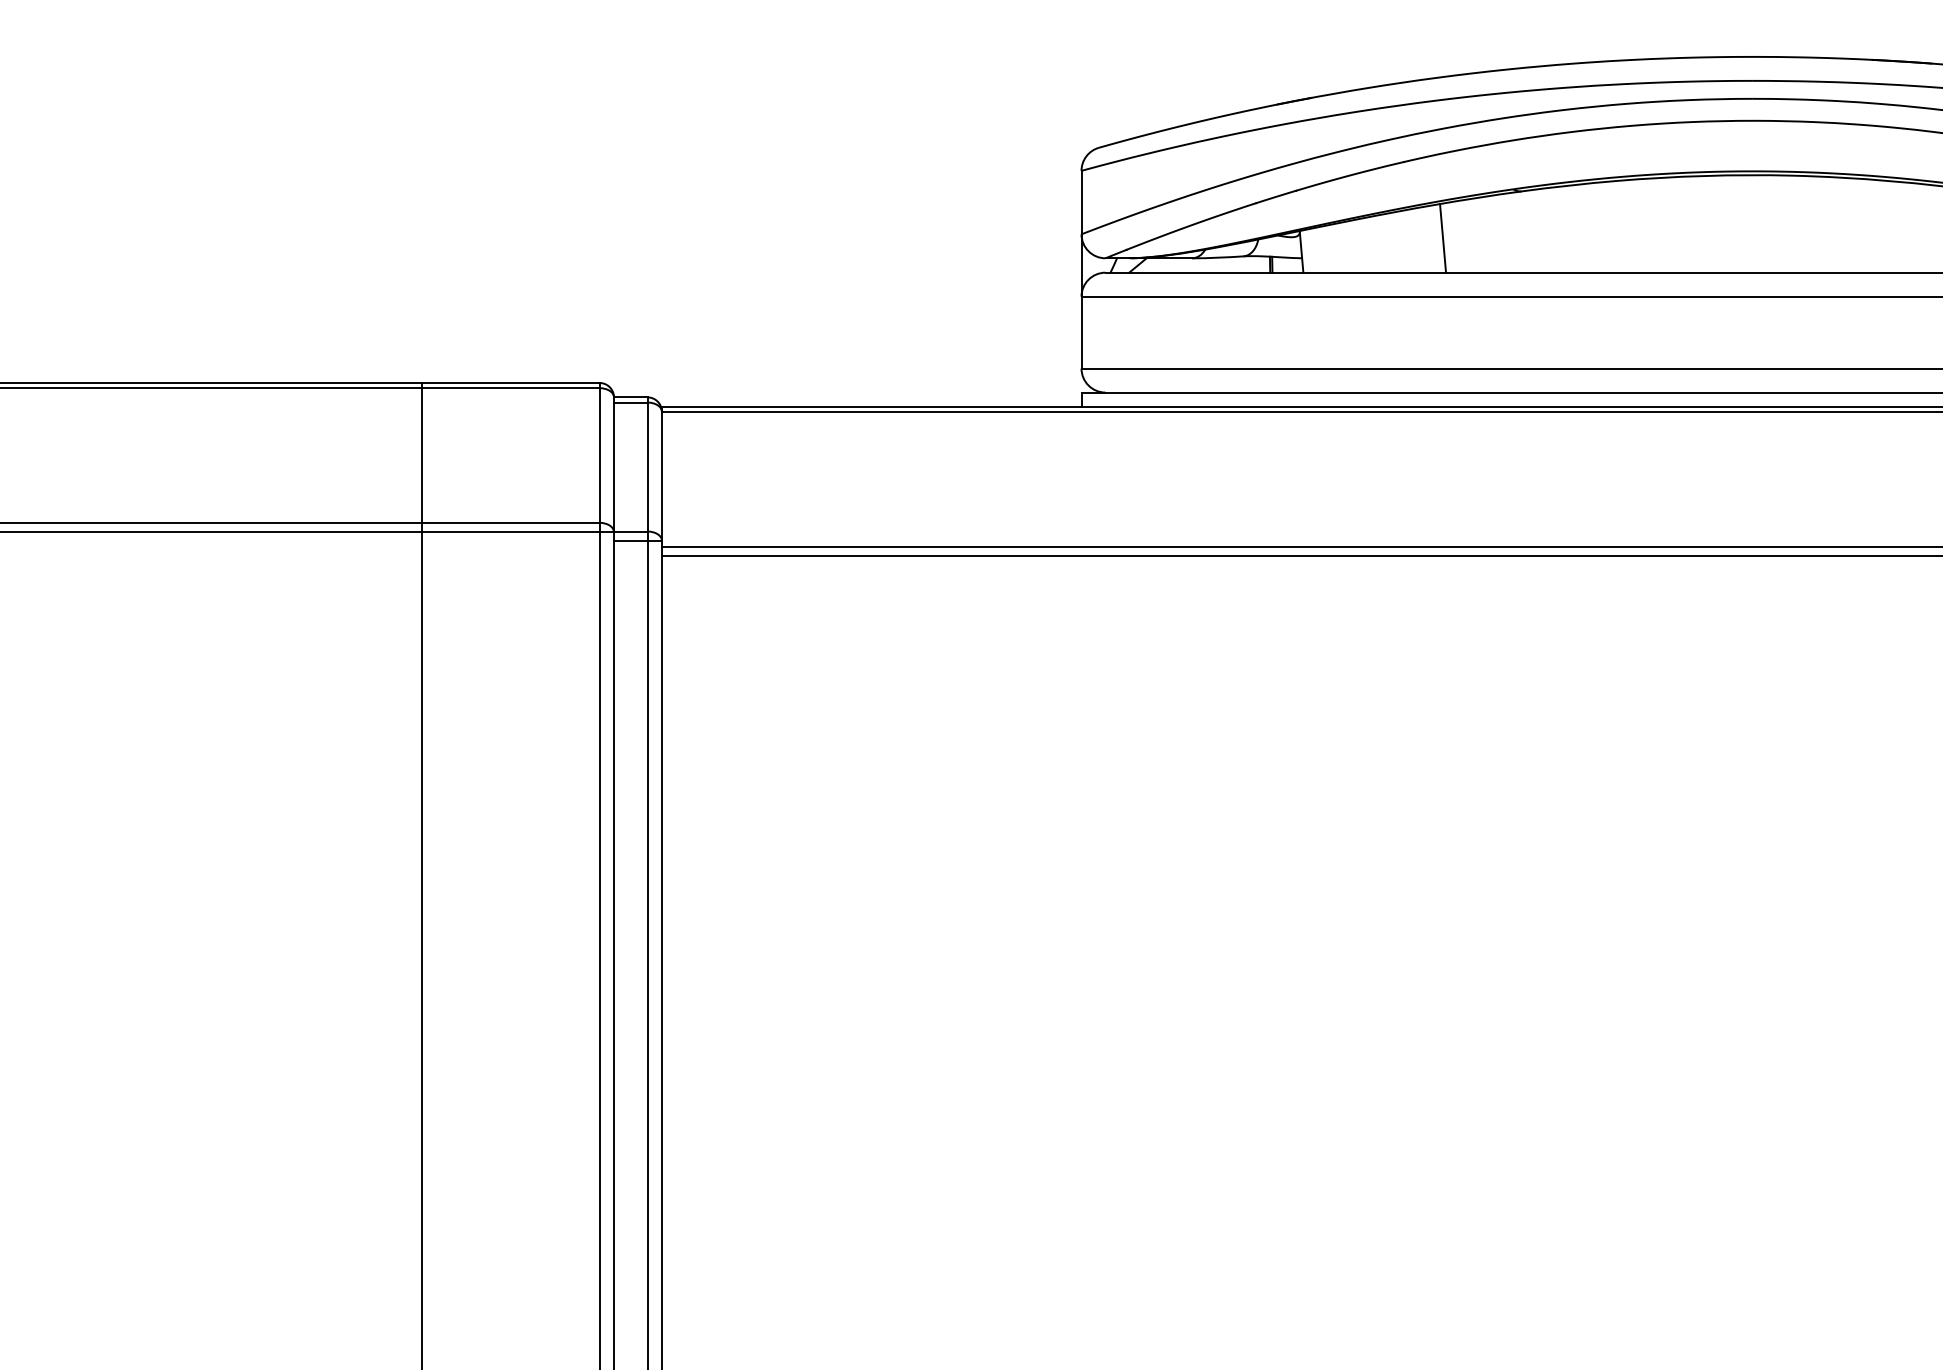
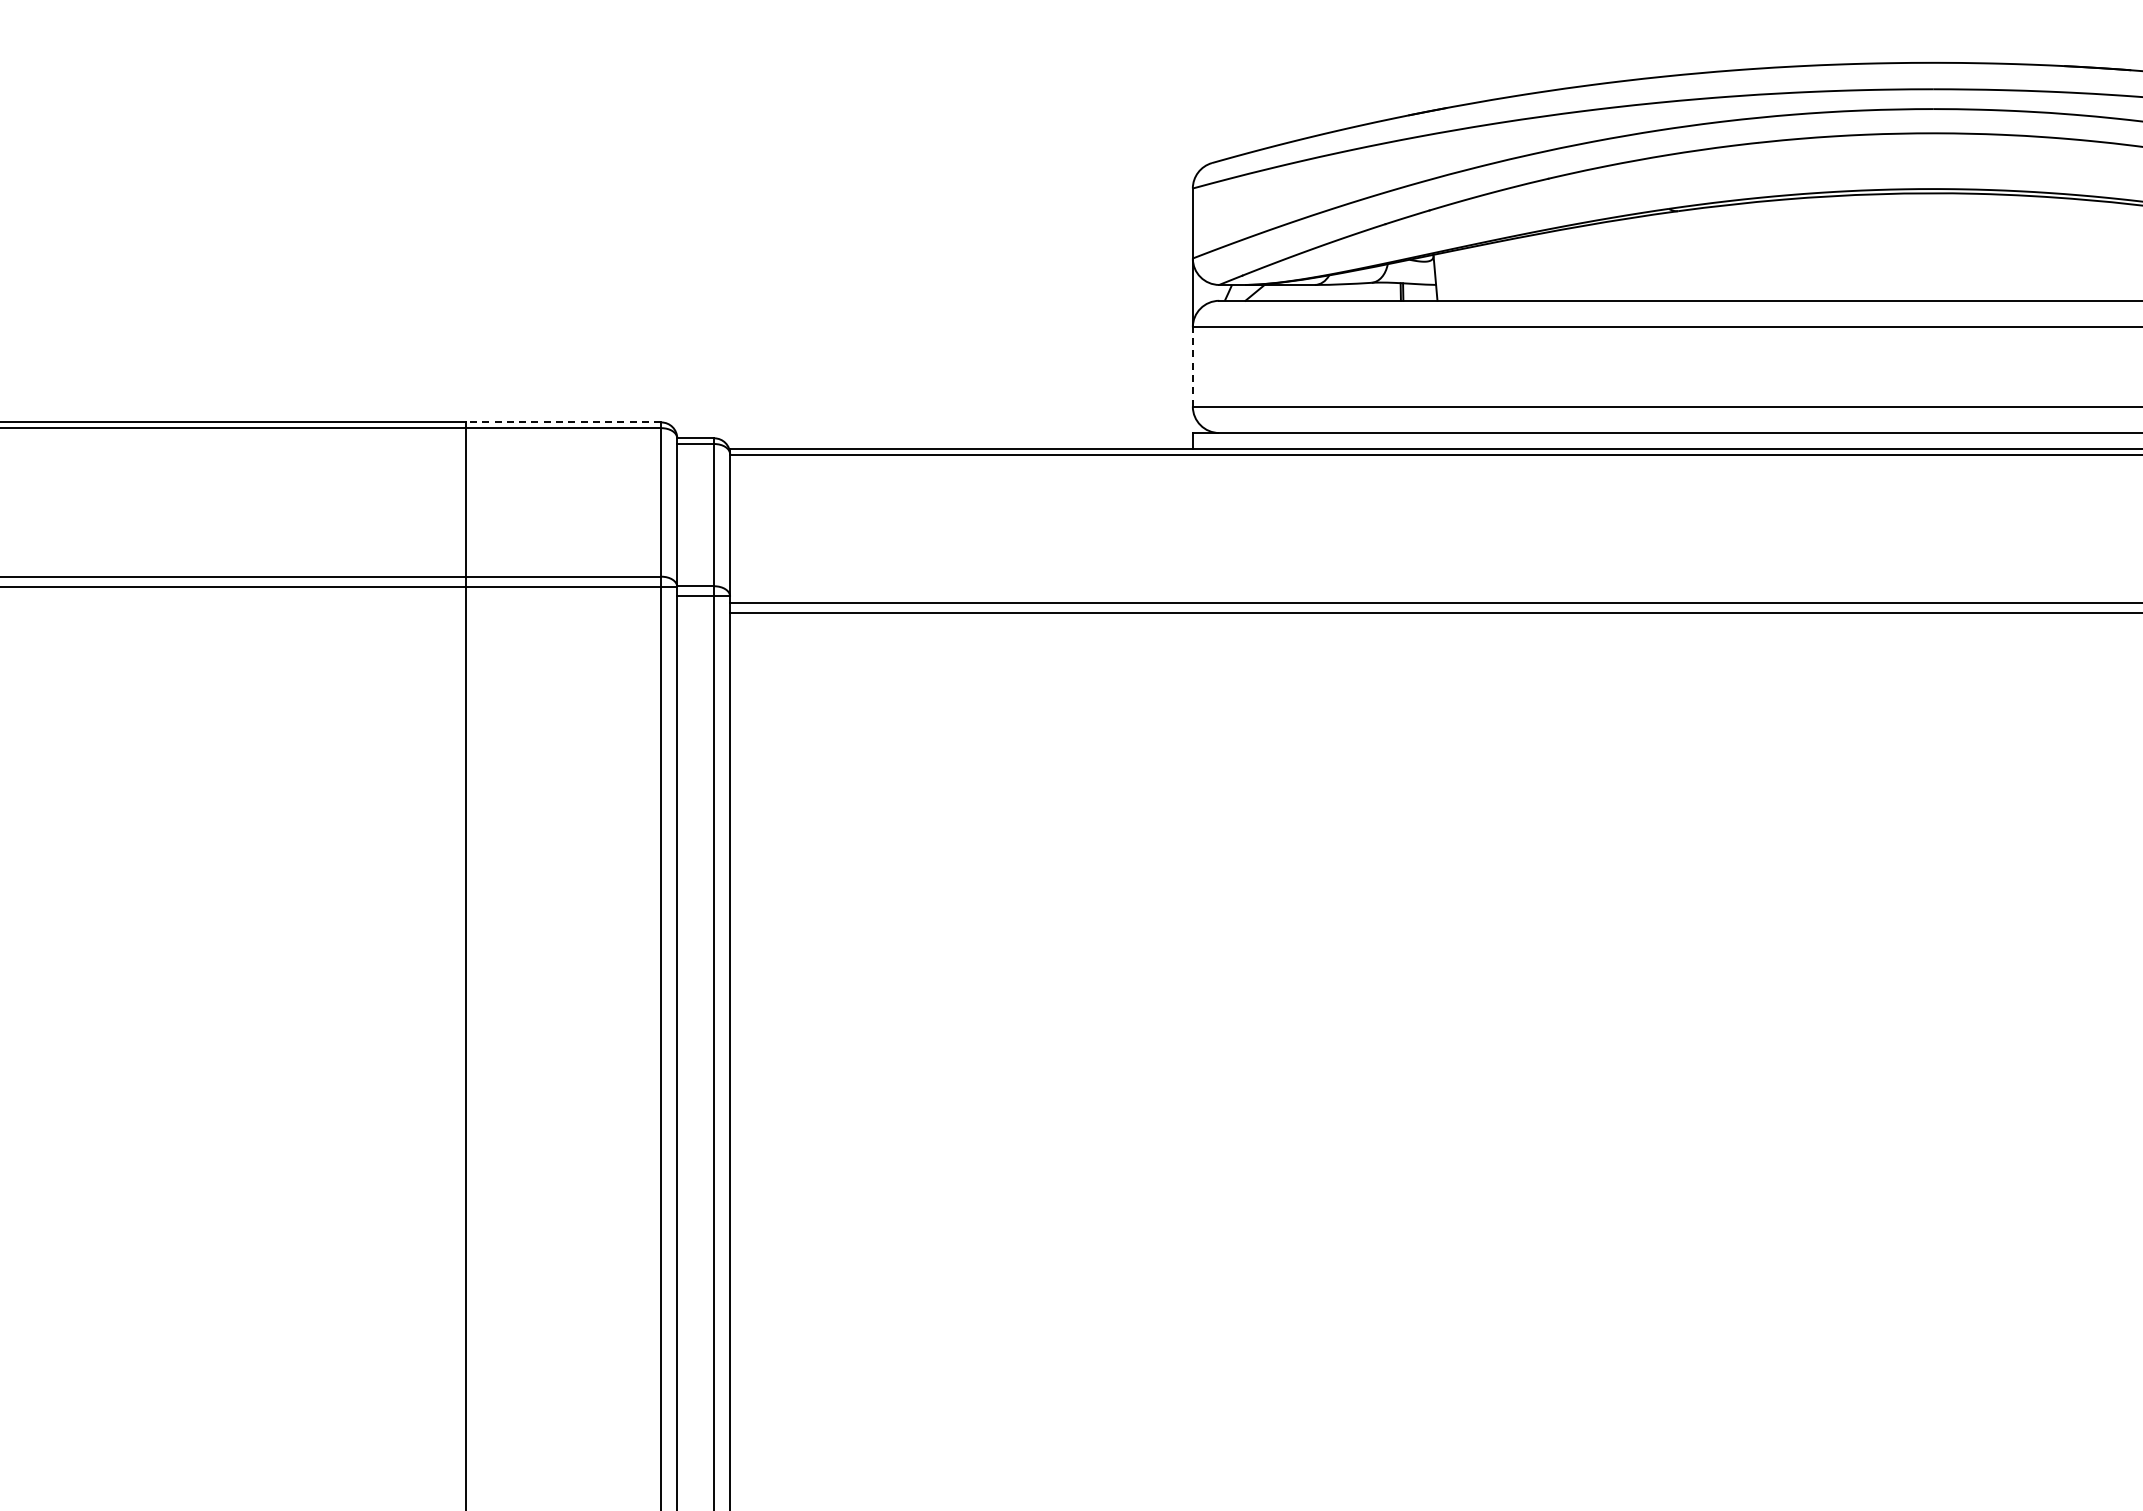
line: (1443, 237) -> (1591, 262), removed
line: (1081, 332) -> (1192, 366), solid -> dashed
line: (510, 383) -> (563, 422), solid -> dashed

